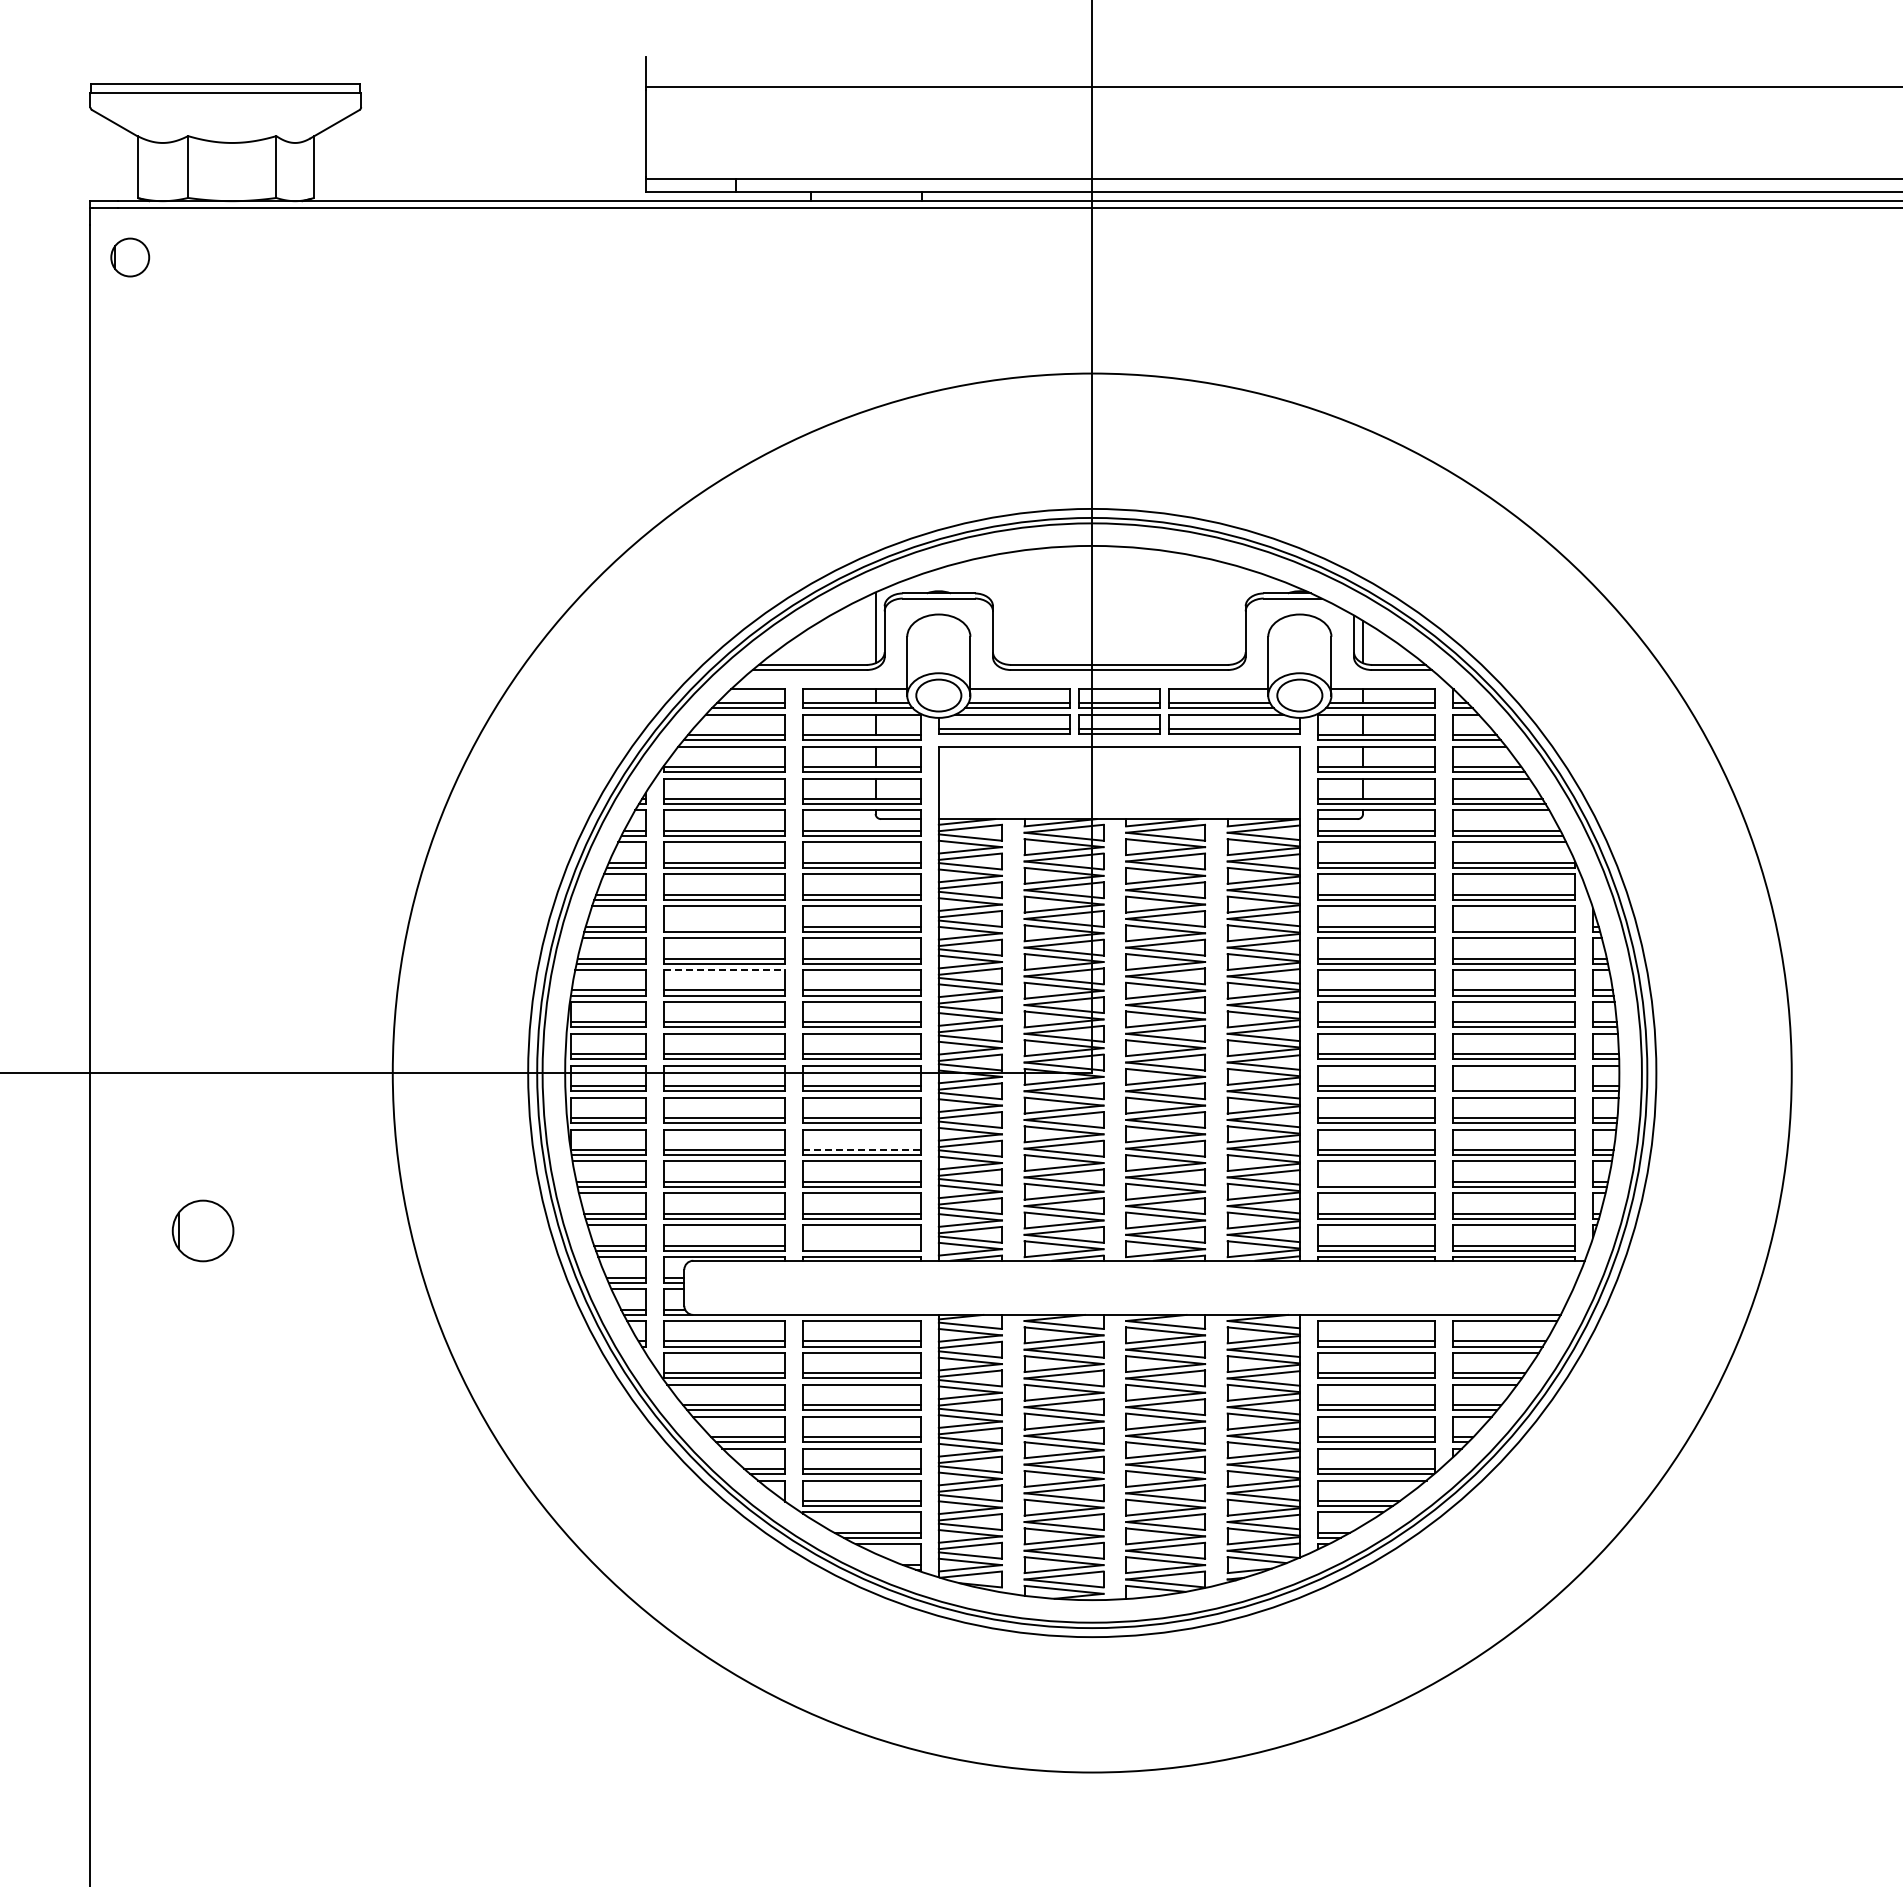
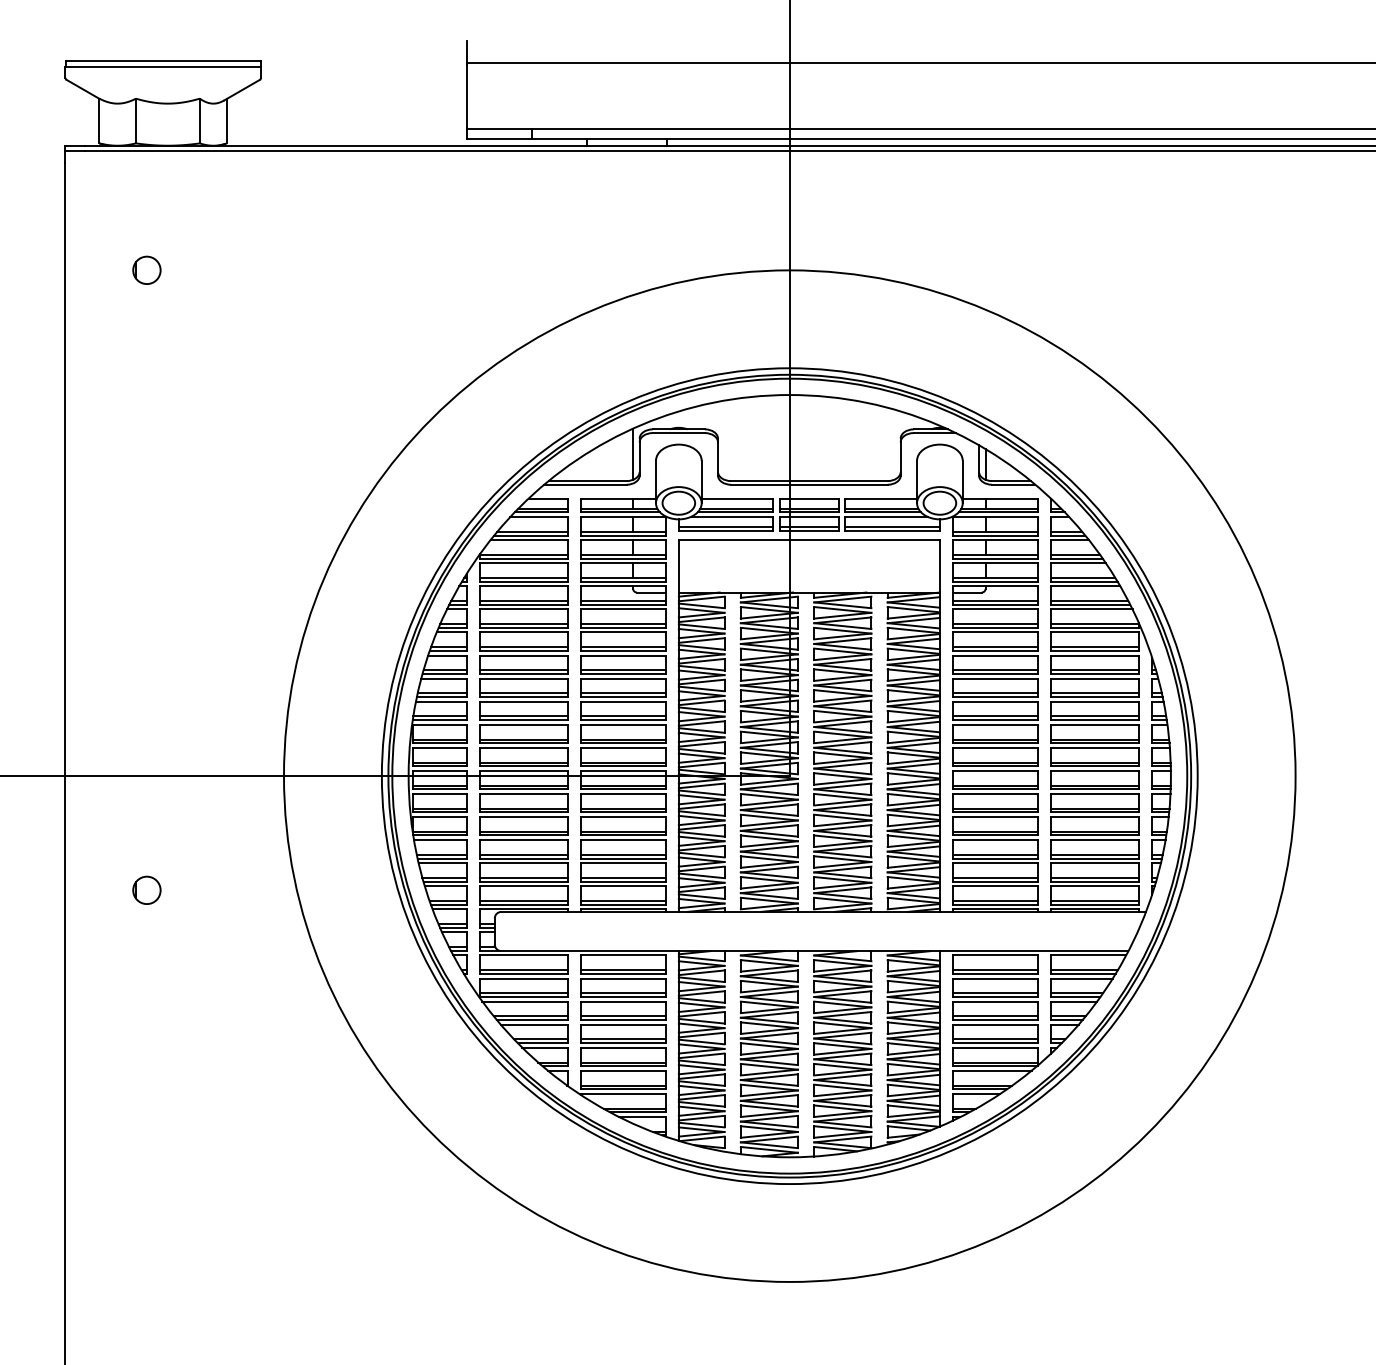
part: (130, 257) -> (147, 270), moved
line: (724, 926) -> (523, 670), added
line: (1514, 926) -> (1095, 670), added
line: (724, 970) -> (523, 702), dashed -> solid
line: (1514, 1086) -> (1095, 785), added
line: (862, 1149) -> (623, 831), dashed -> solid
line: (1376, 1181) -> (995, 854), added
part: (203, 1230) -> (147, 890), size x0.62
line: (861, 1245) -> (622, 900), added

